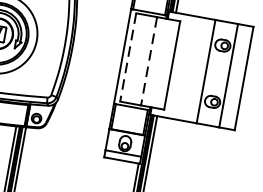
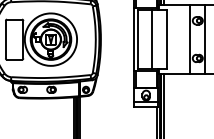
line: (128, 58) -> (138, 40), dashed -> solid
line: (149, 62) -> (152, 40), dashed -> solid

